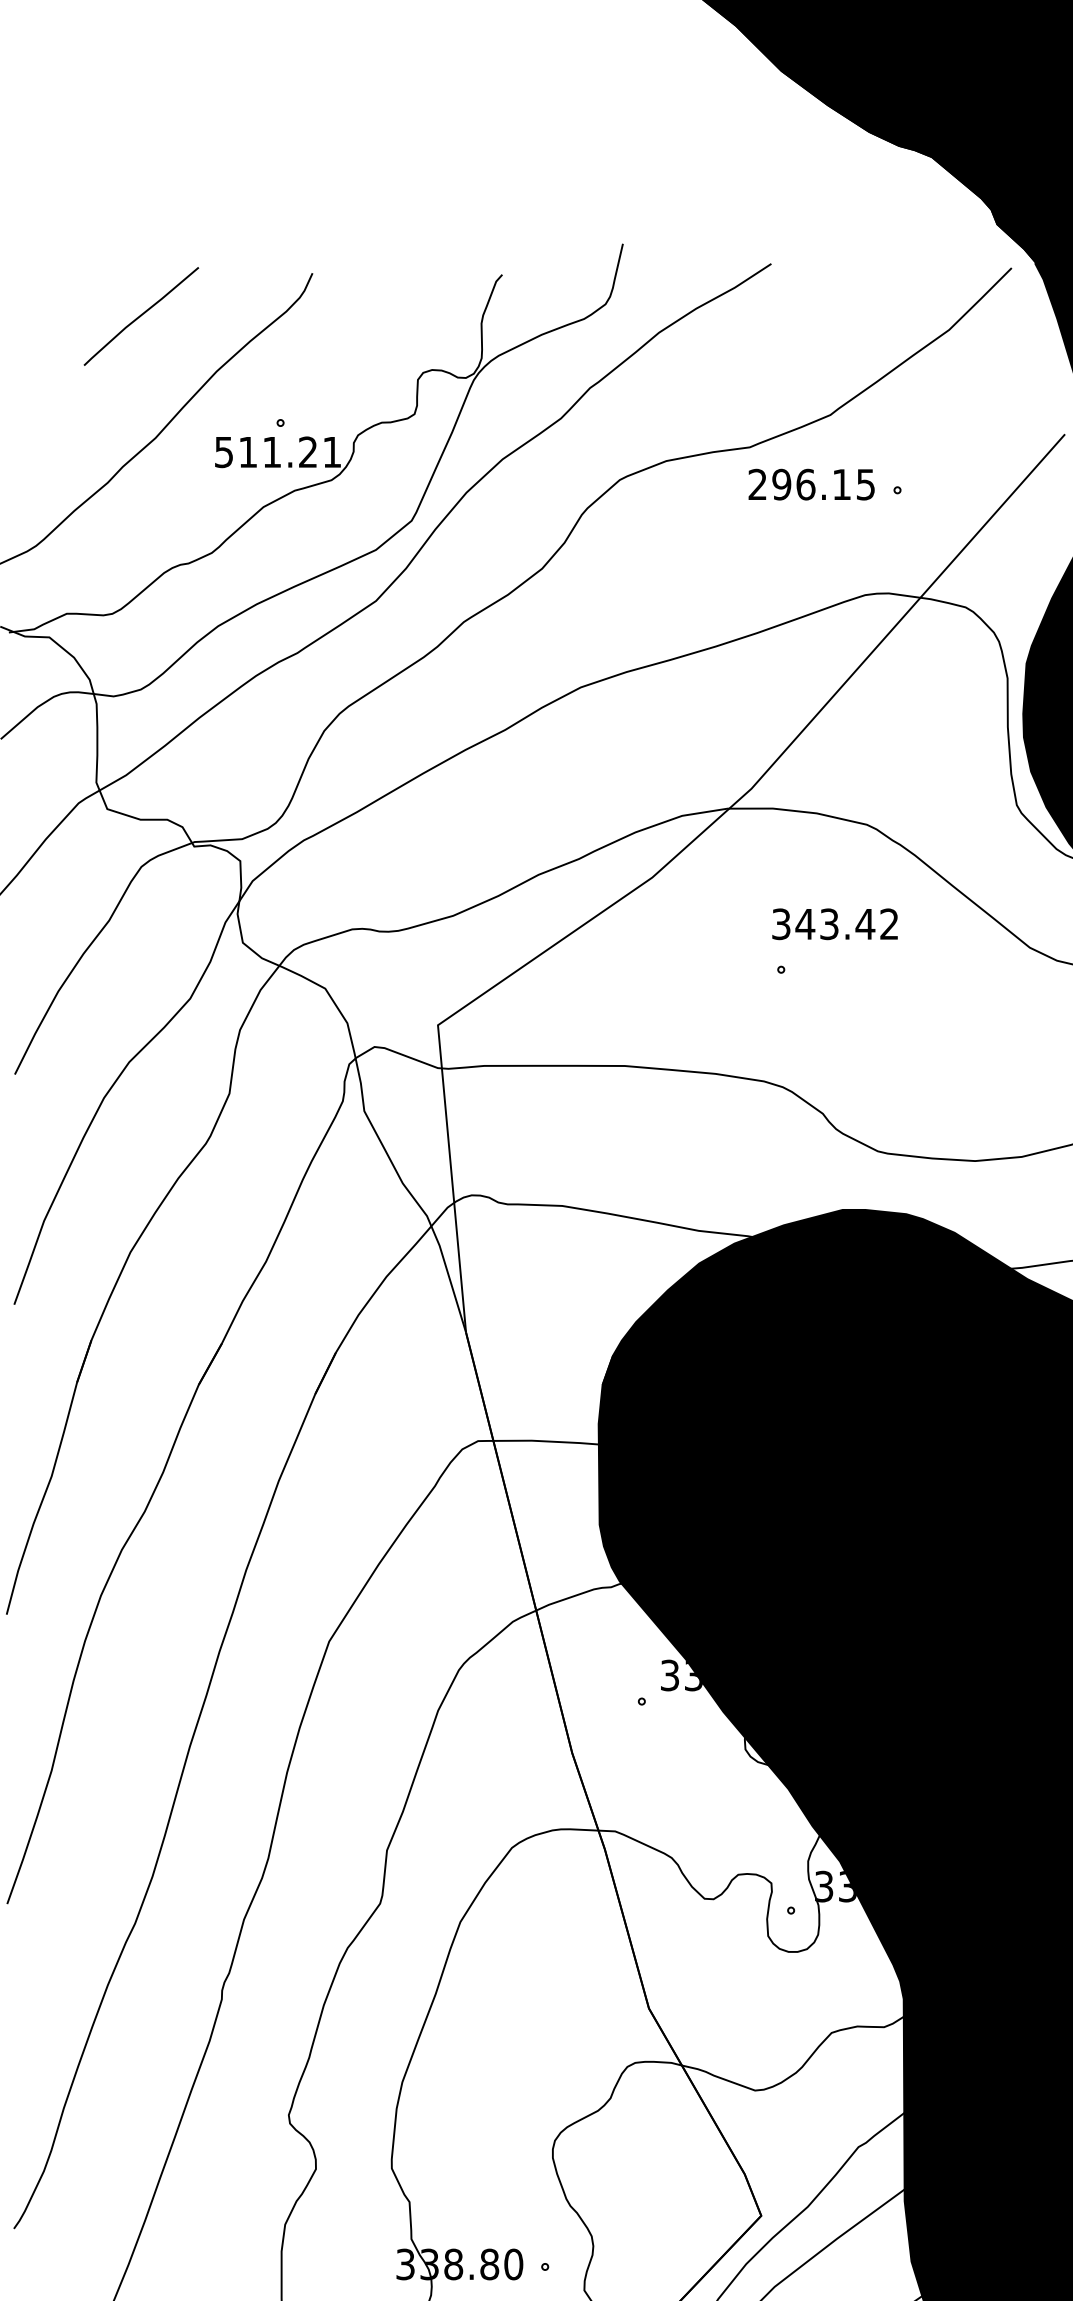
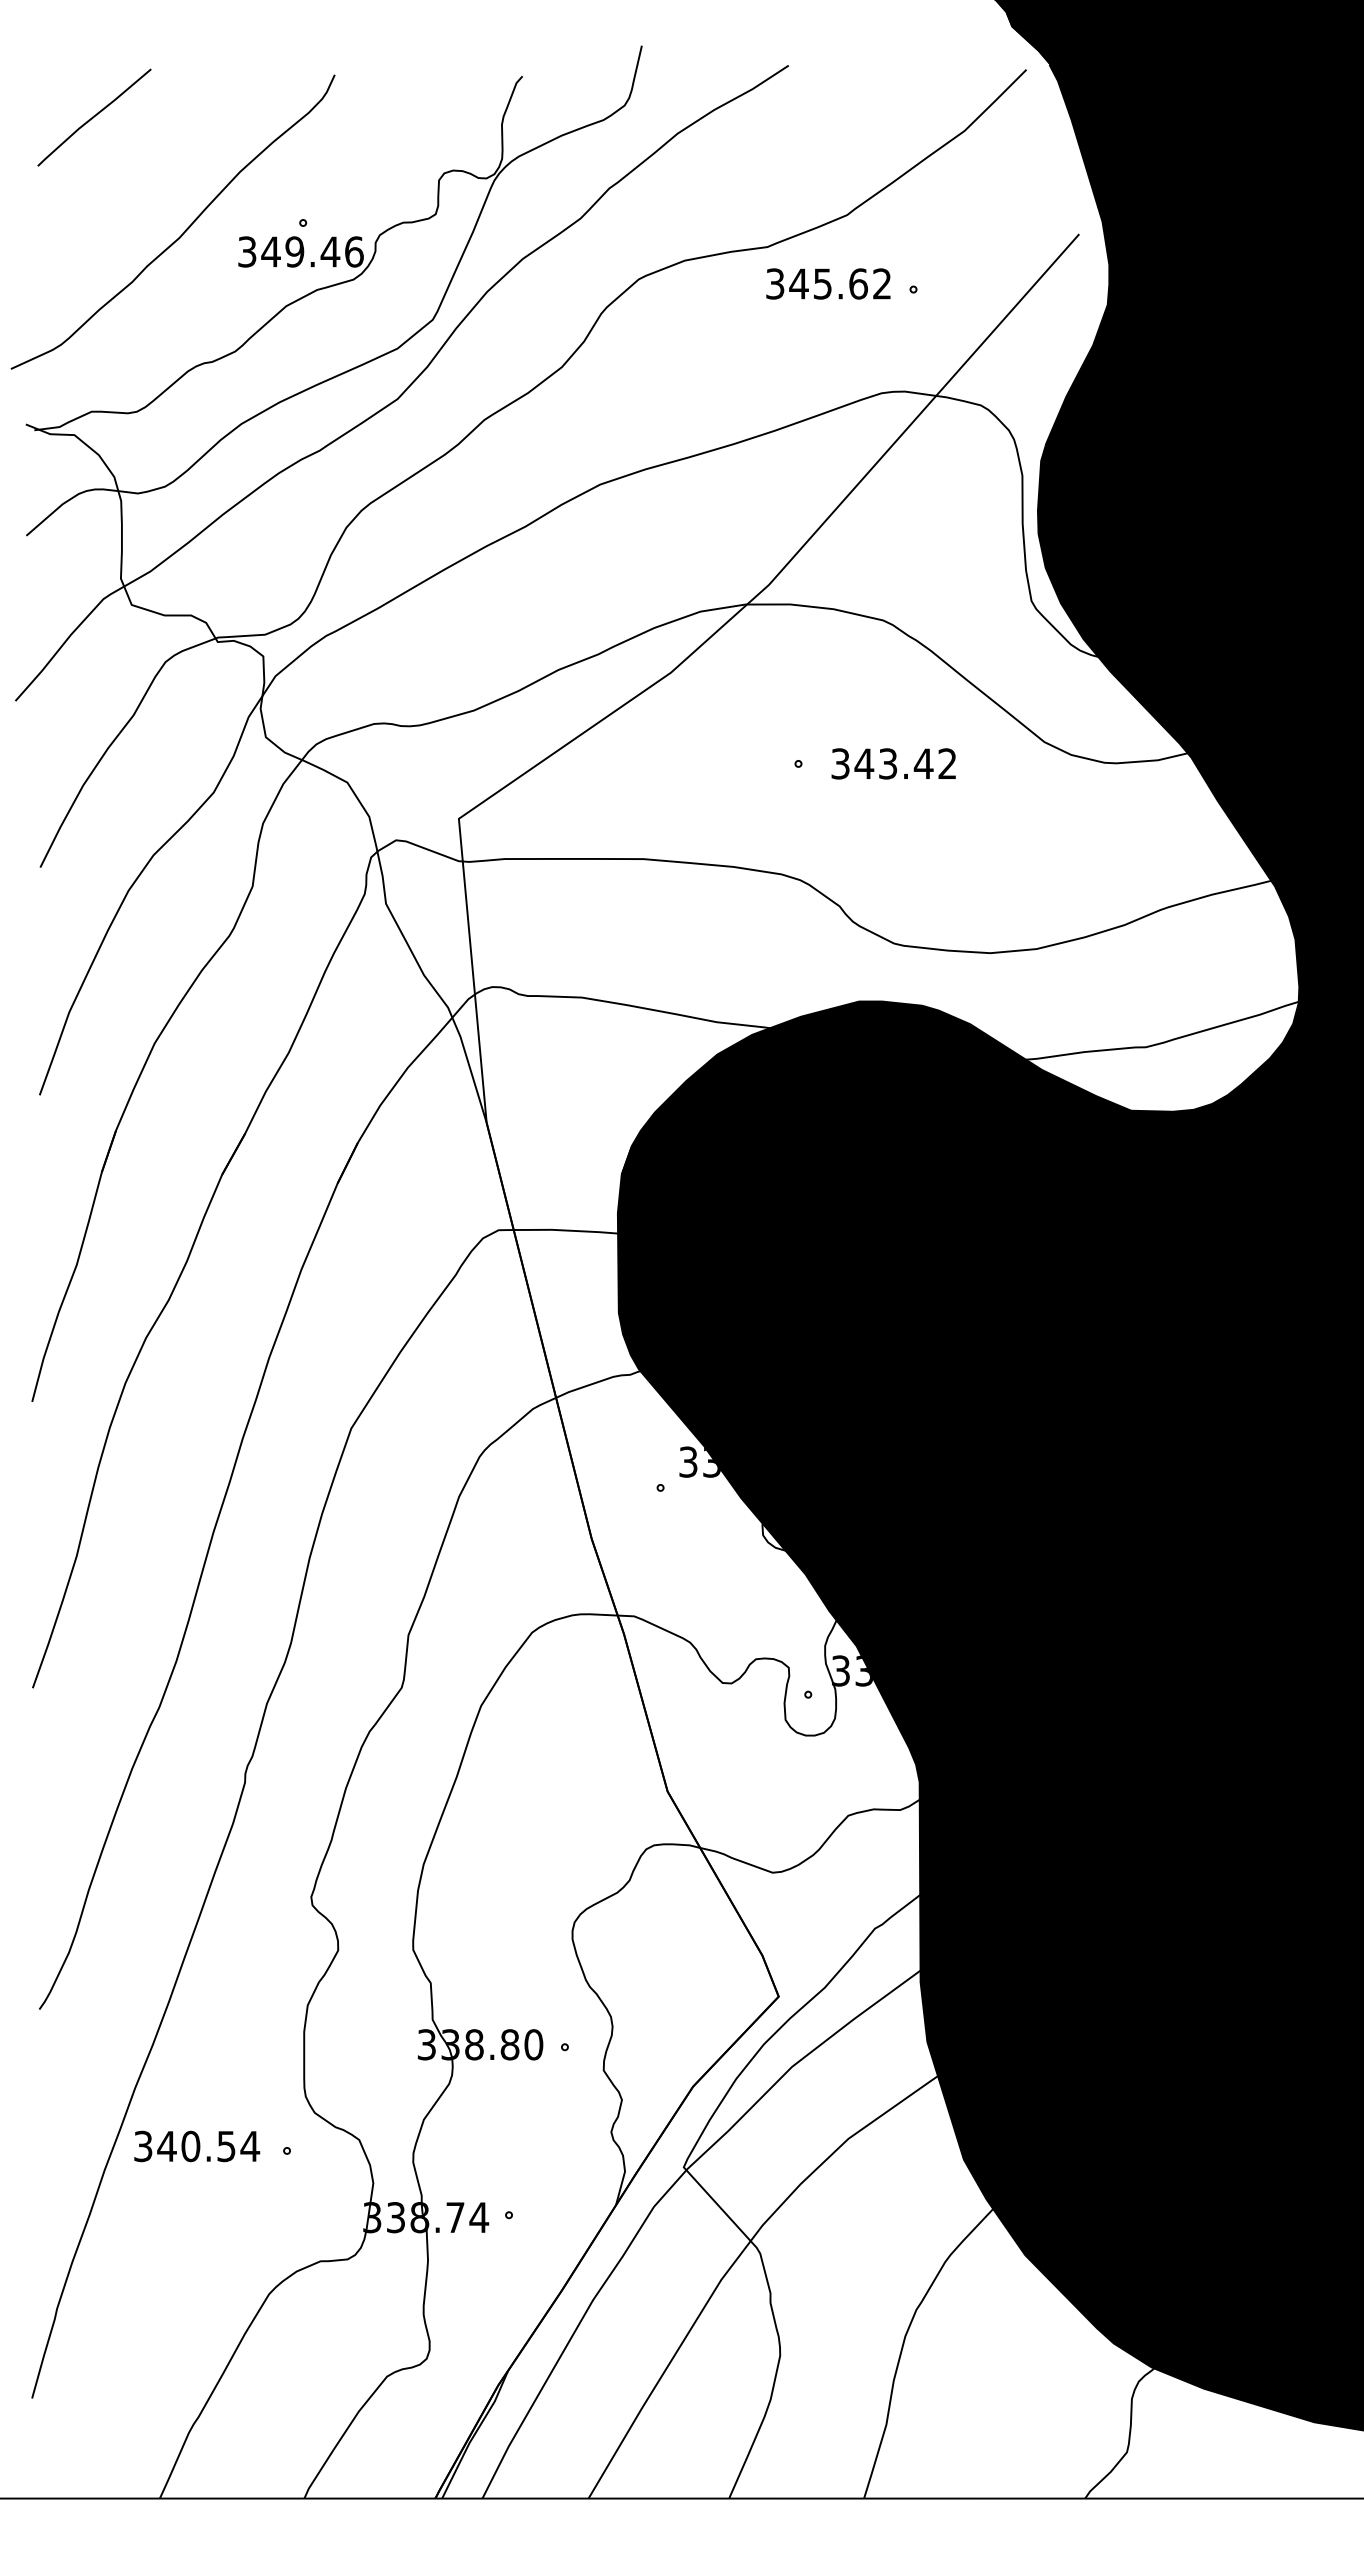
line: (141, 316) -> (94, 117), moved
text: (277, 451) -> (300, 251), 511.21 -> 349.46
text: (811, 484) -> (828, 283), 296.15 -> 345.62
text: (834, 923) -> (893, 763), moved

